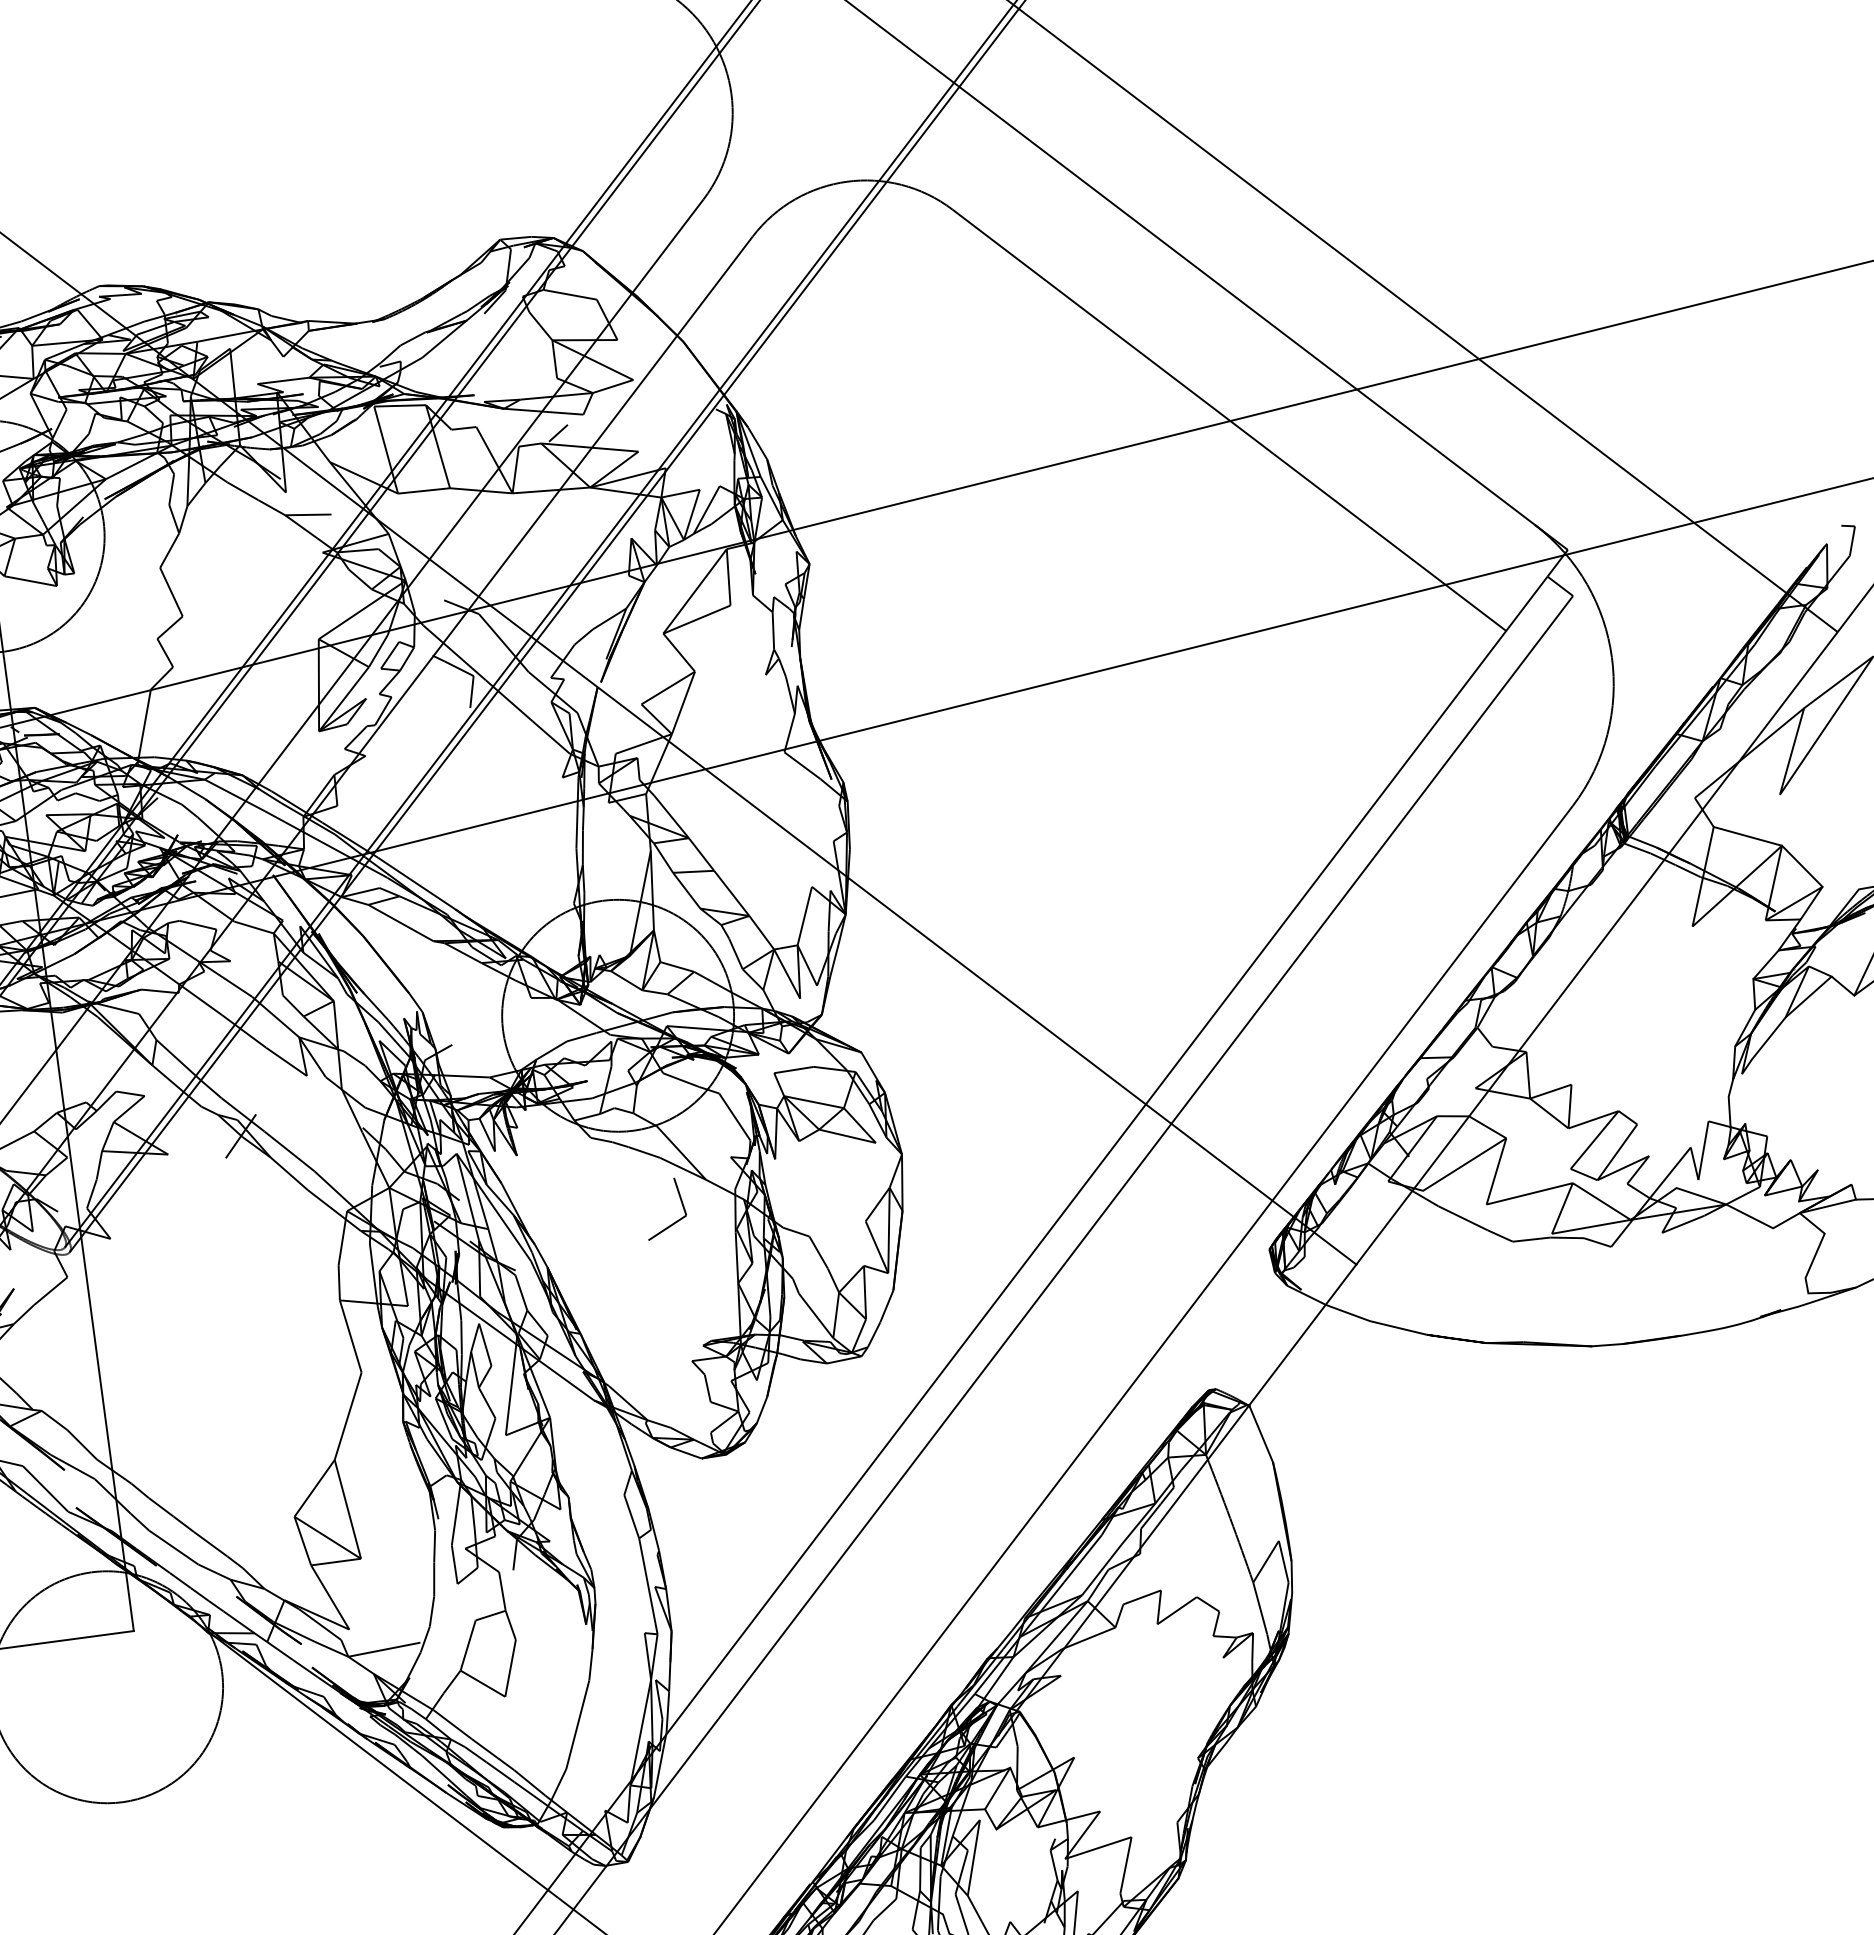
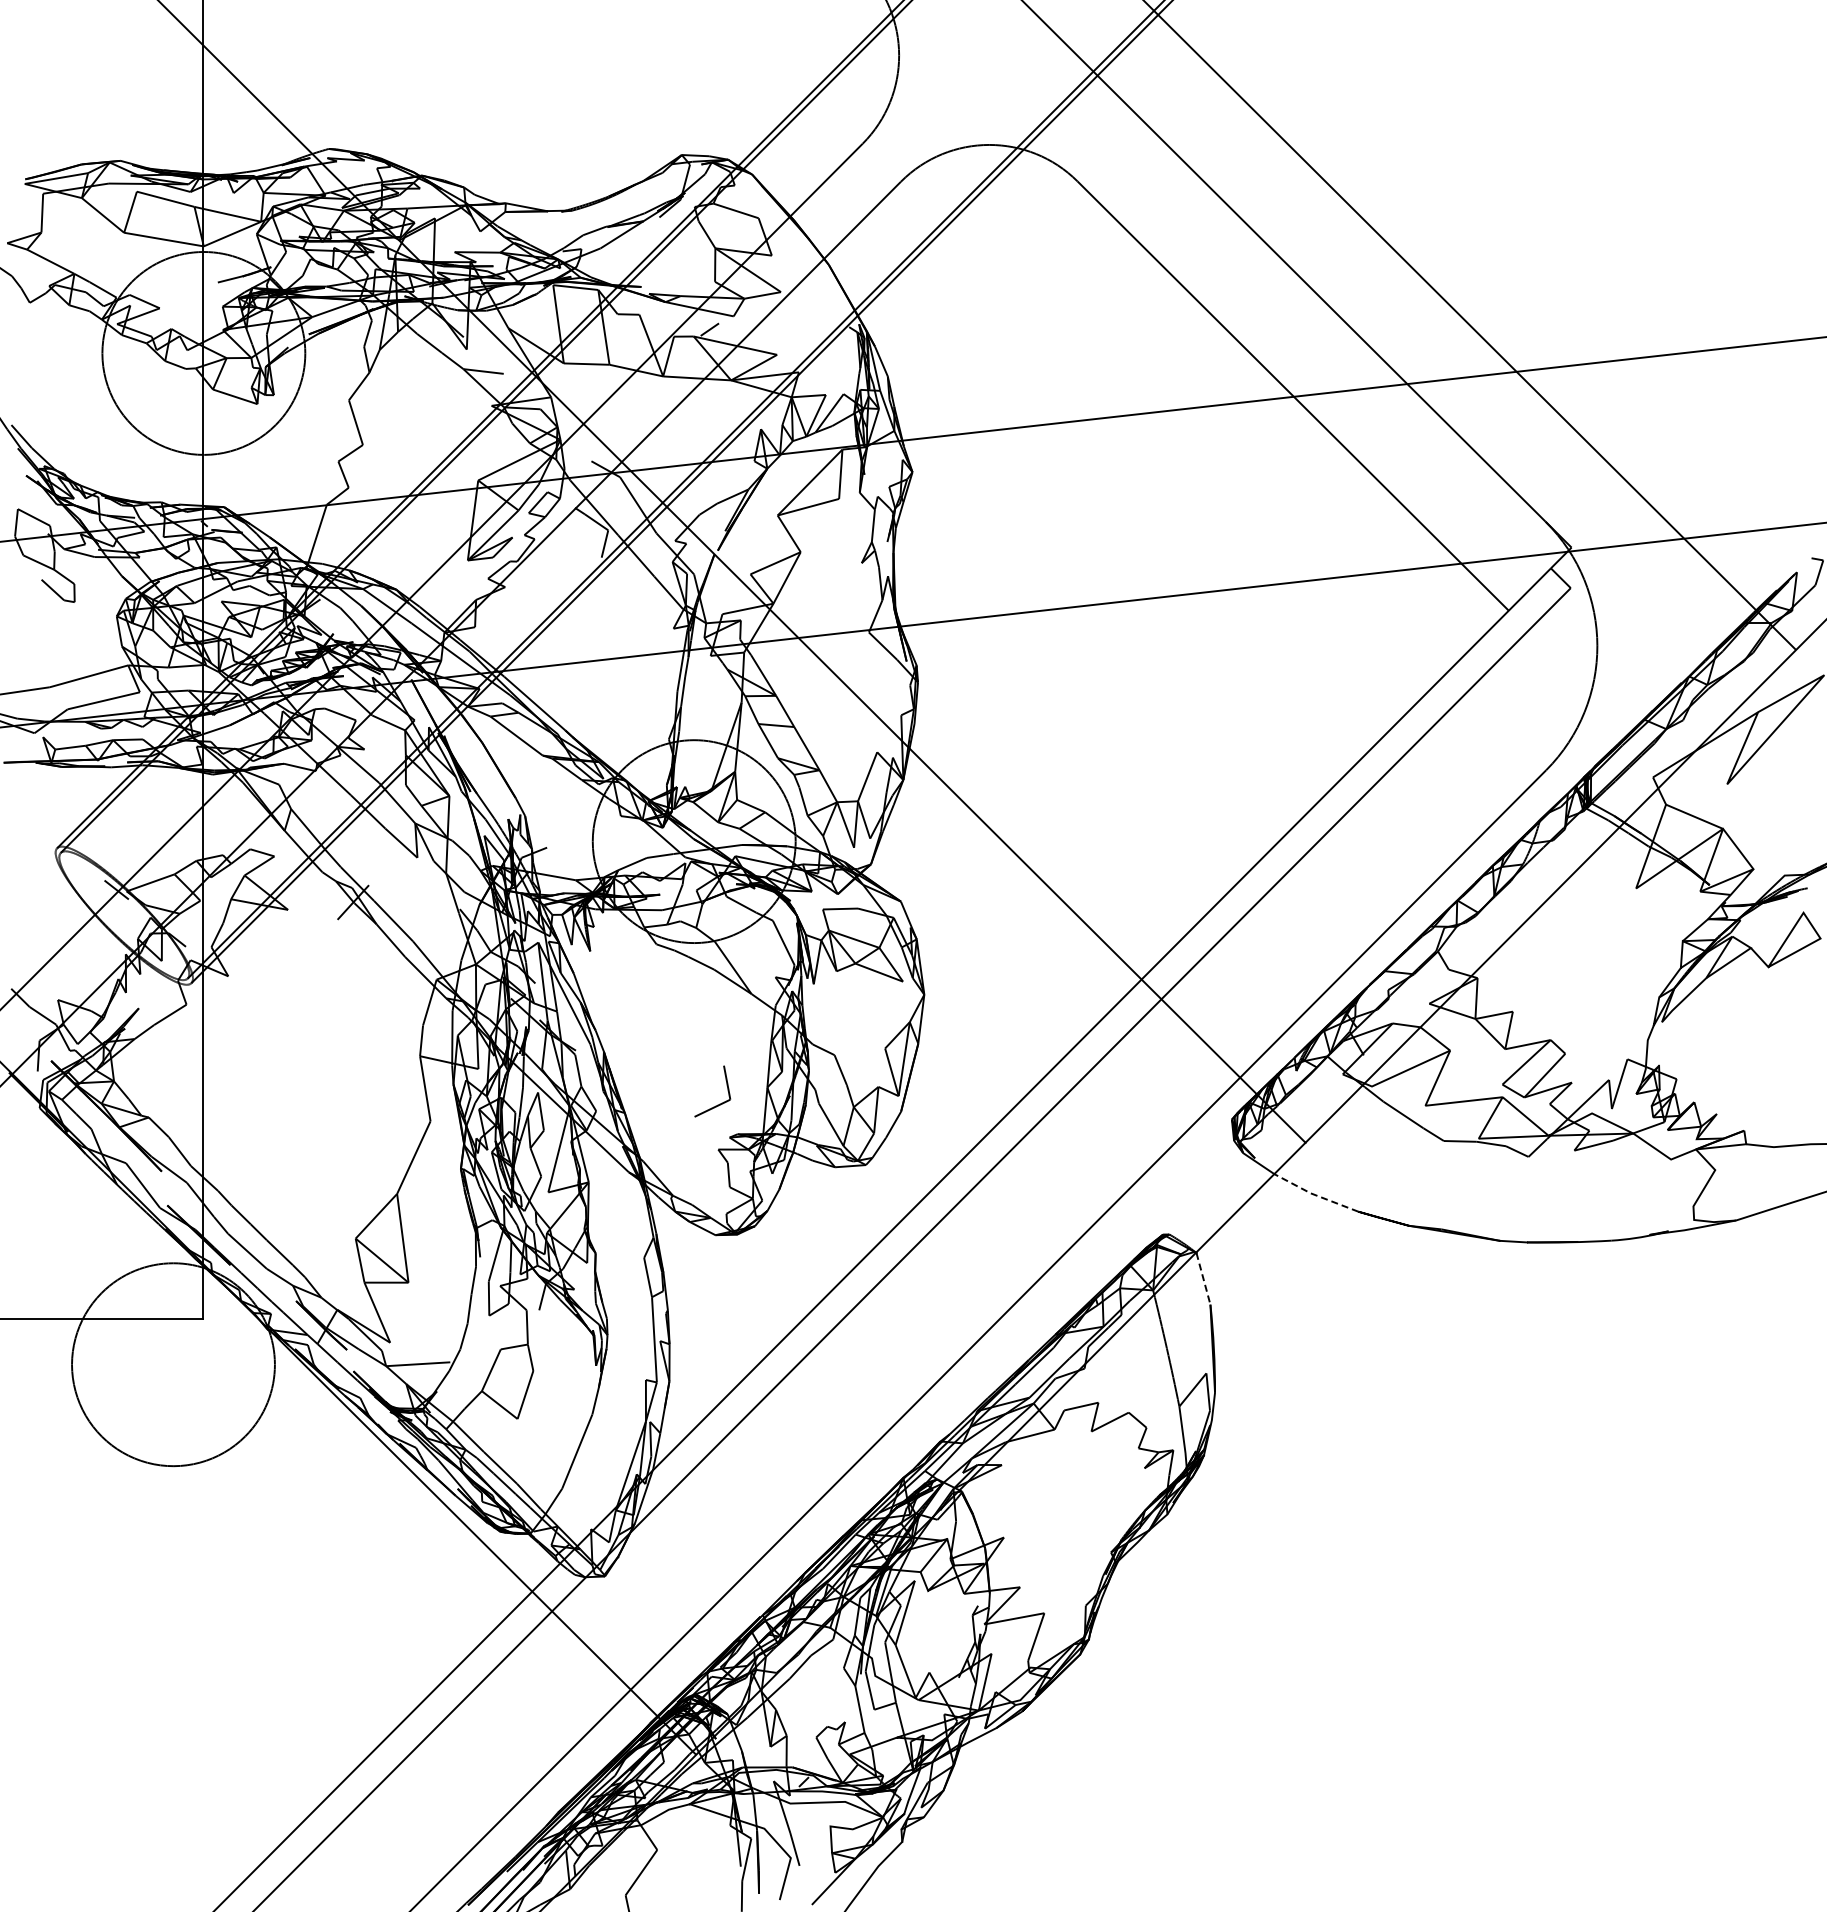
line: (674, 1221) -> (719, 1103), moved
line: (1373, 1322) -> (1313, 1194), solid -> dashed
line: (1261, 1433) -> (1203, 1278), solid -> dashed

